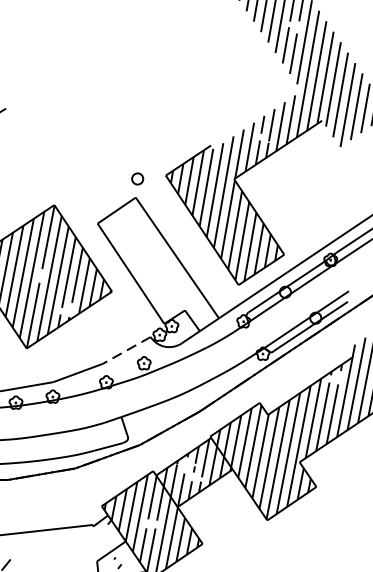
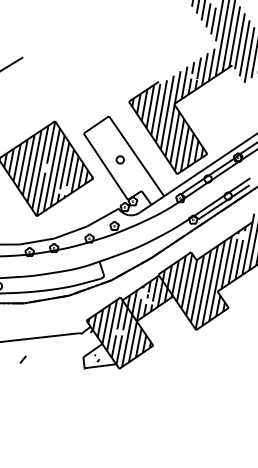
circle: (136, 178) -> (119, 159), moved
line: (125, 350) -> (102, 217), dashed -> solid

